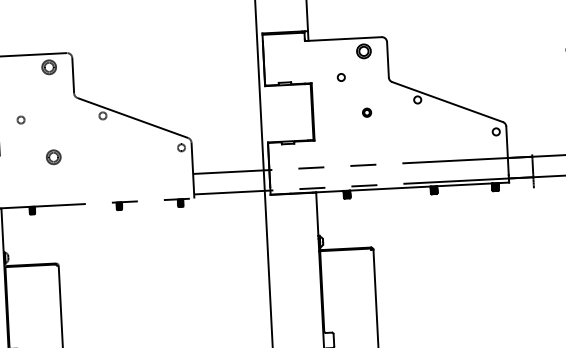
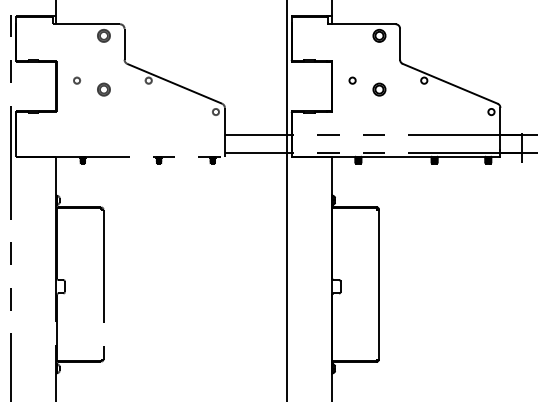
circle: (341, 77) -> (352, 80), moved
part: (367, 112) -> (379, 89), size x1.67
part: (53, 157) -> (103, 89), moved

